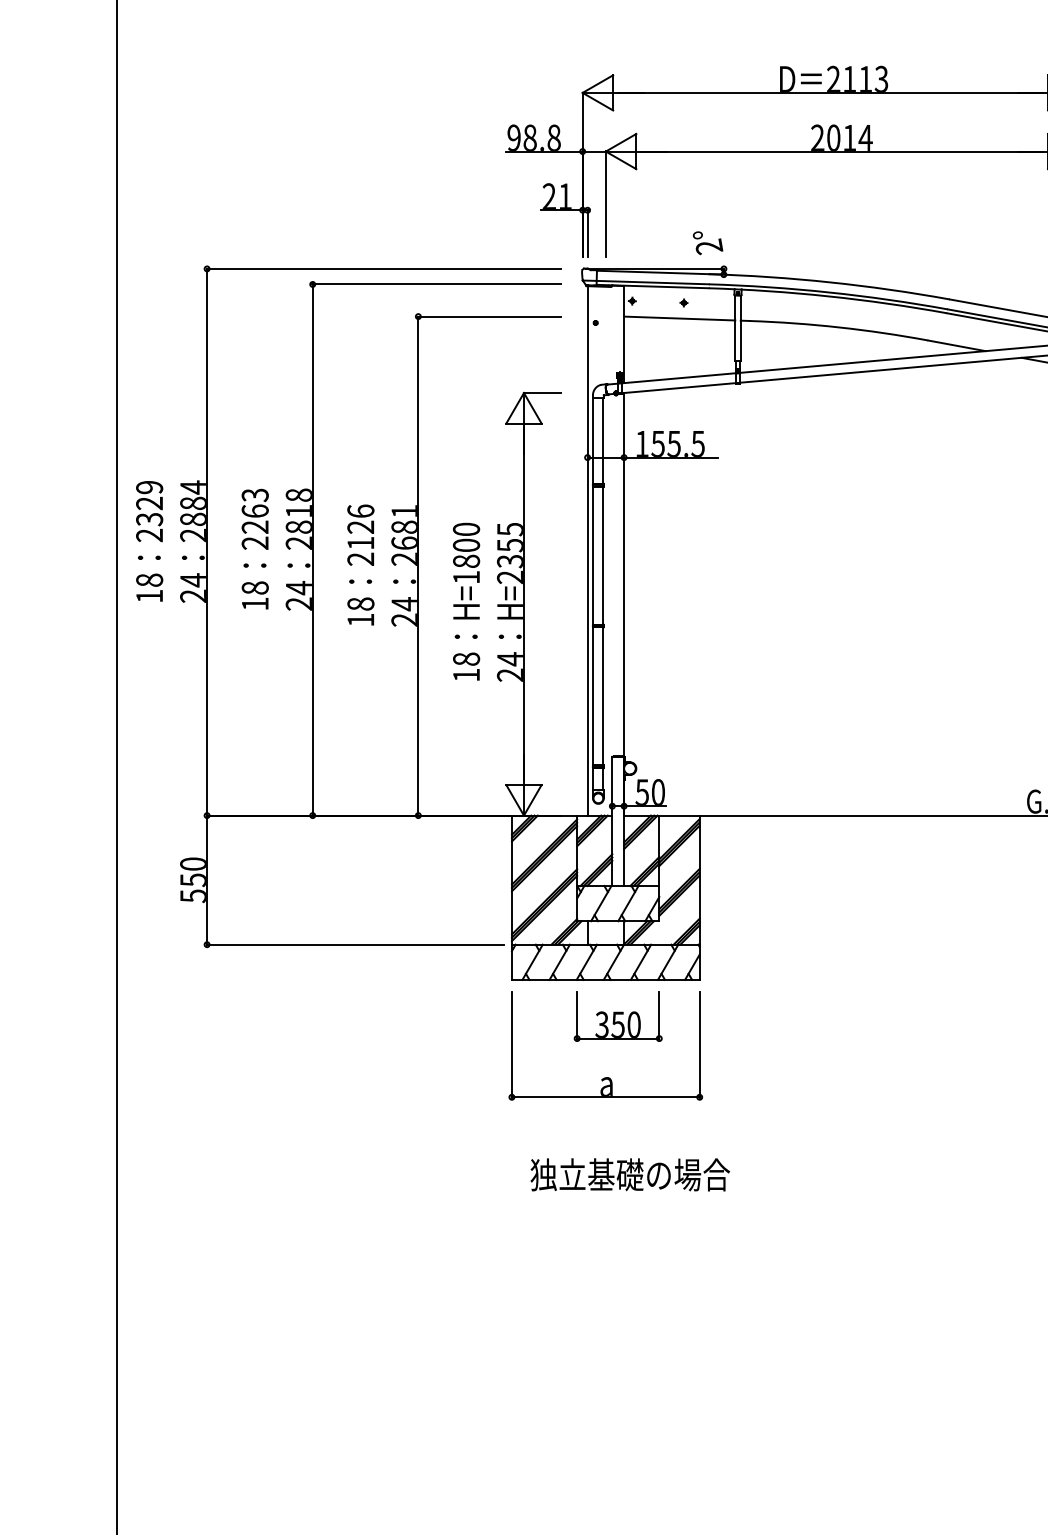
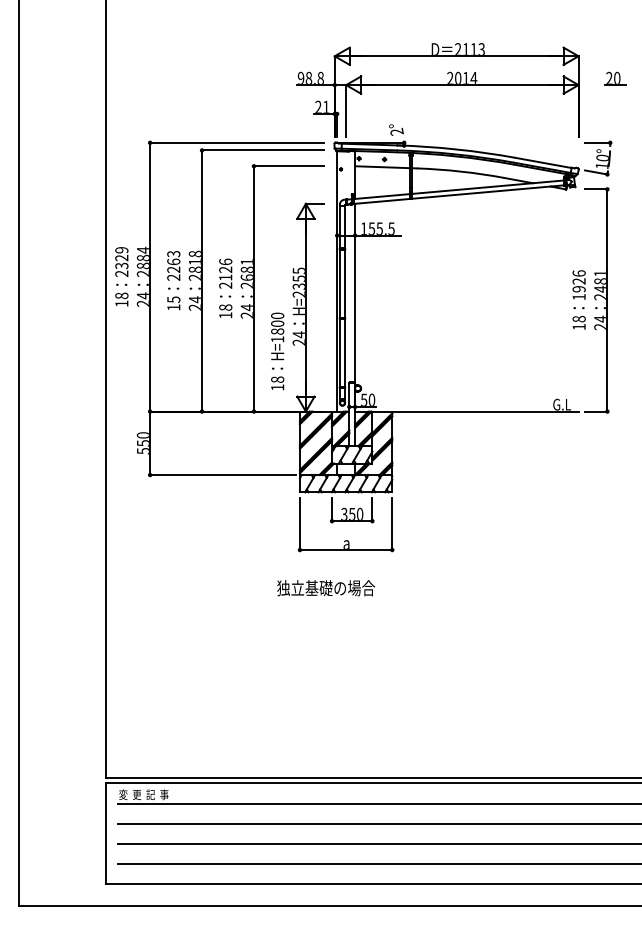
text: (254, 587) -> (173, 299), 18 -> 15
text: (466, 601) -> (277, 351), moved
text: (630, 1175) -> (326, 588), moved

